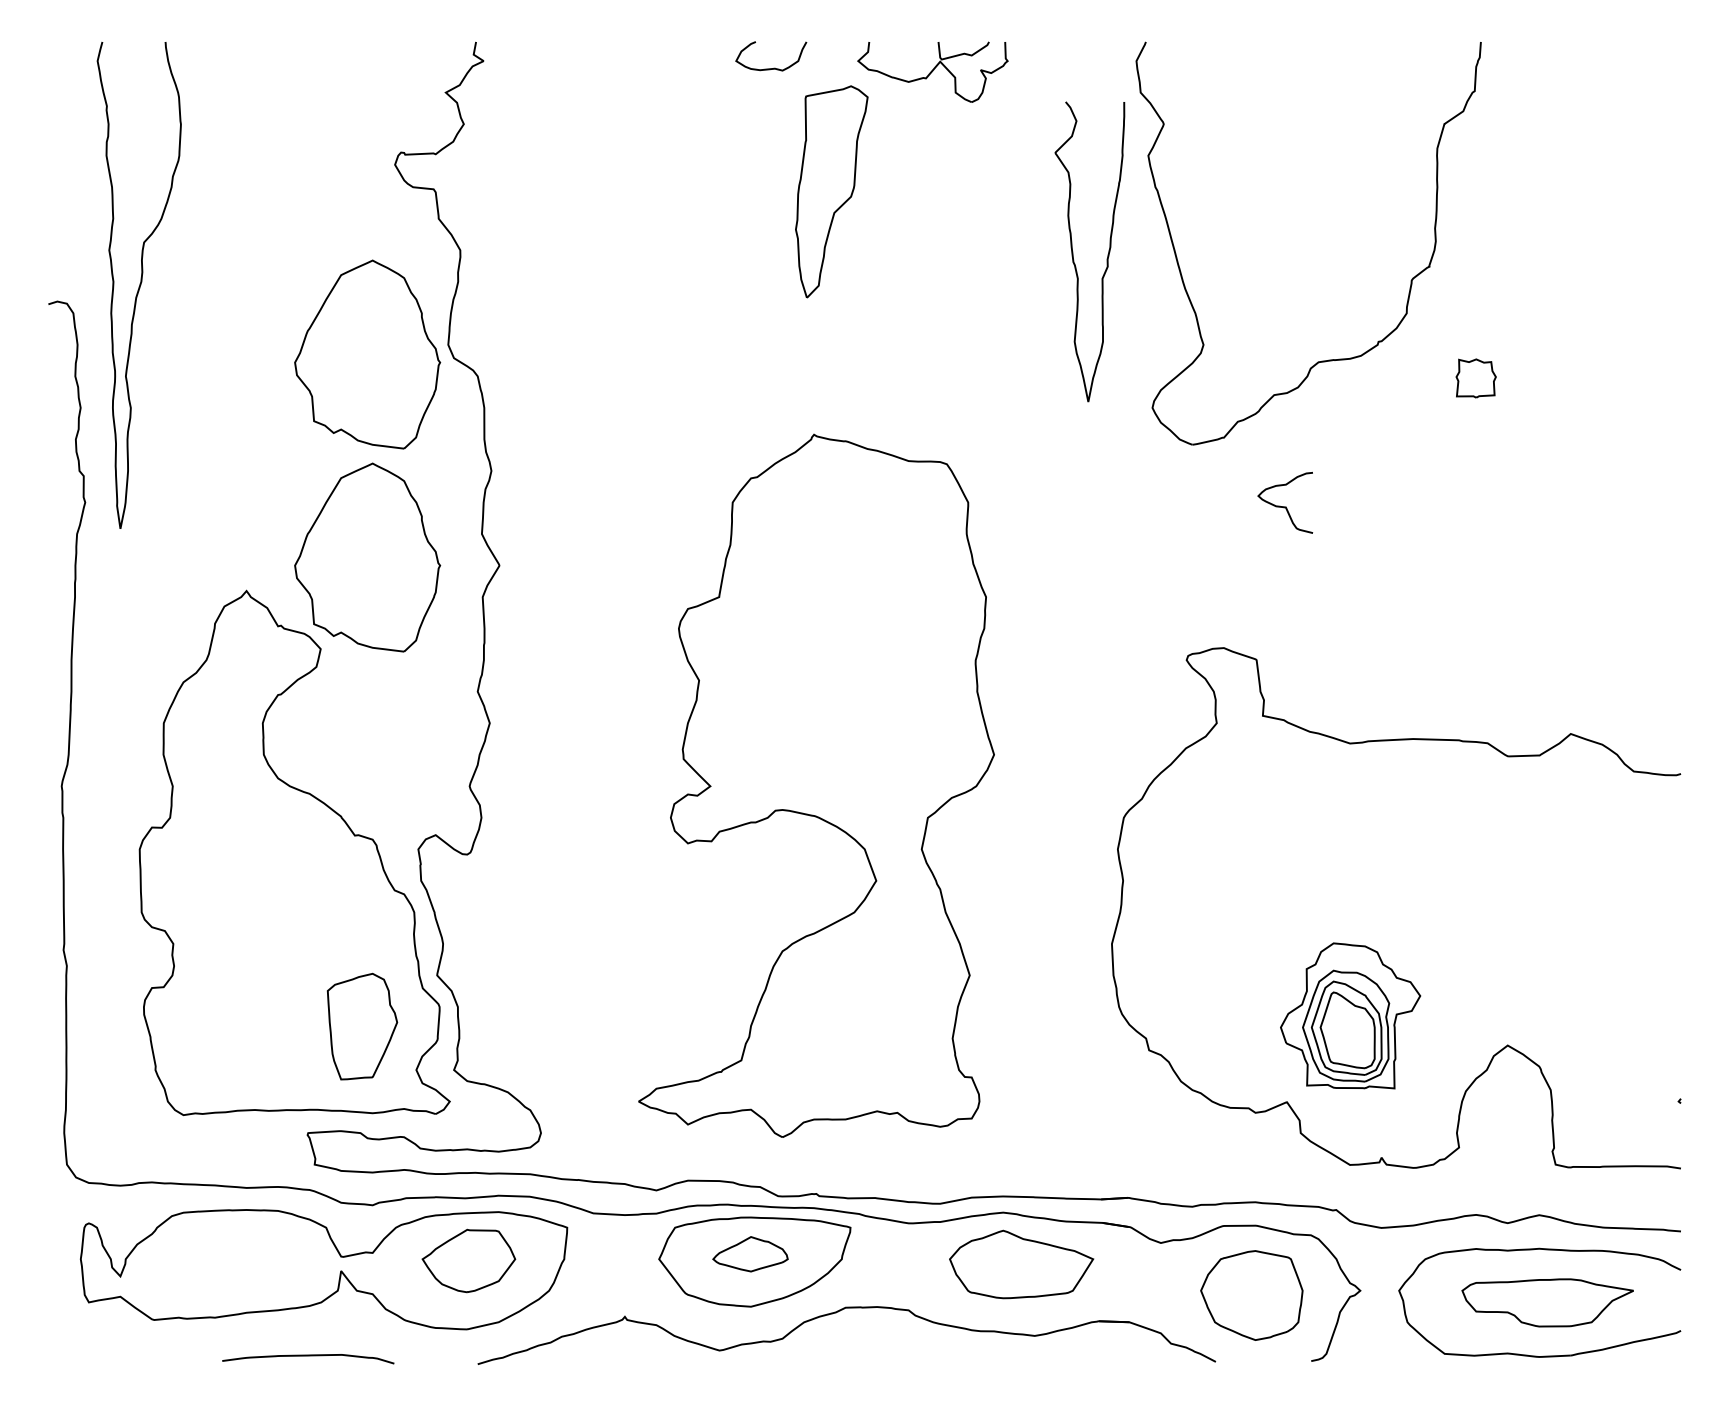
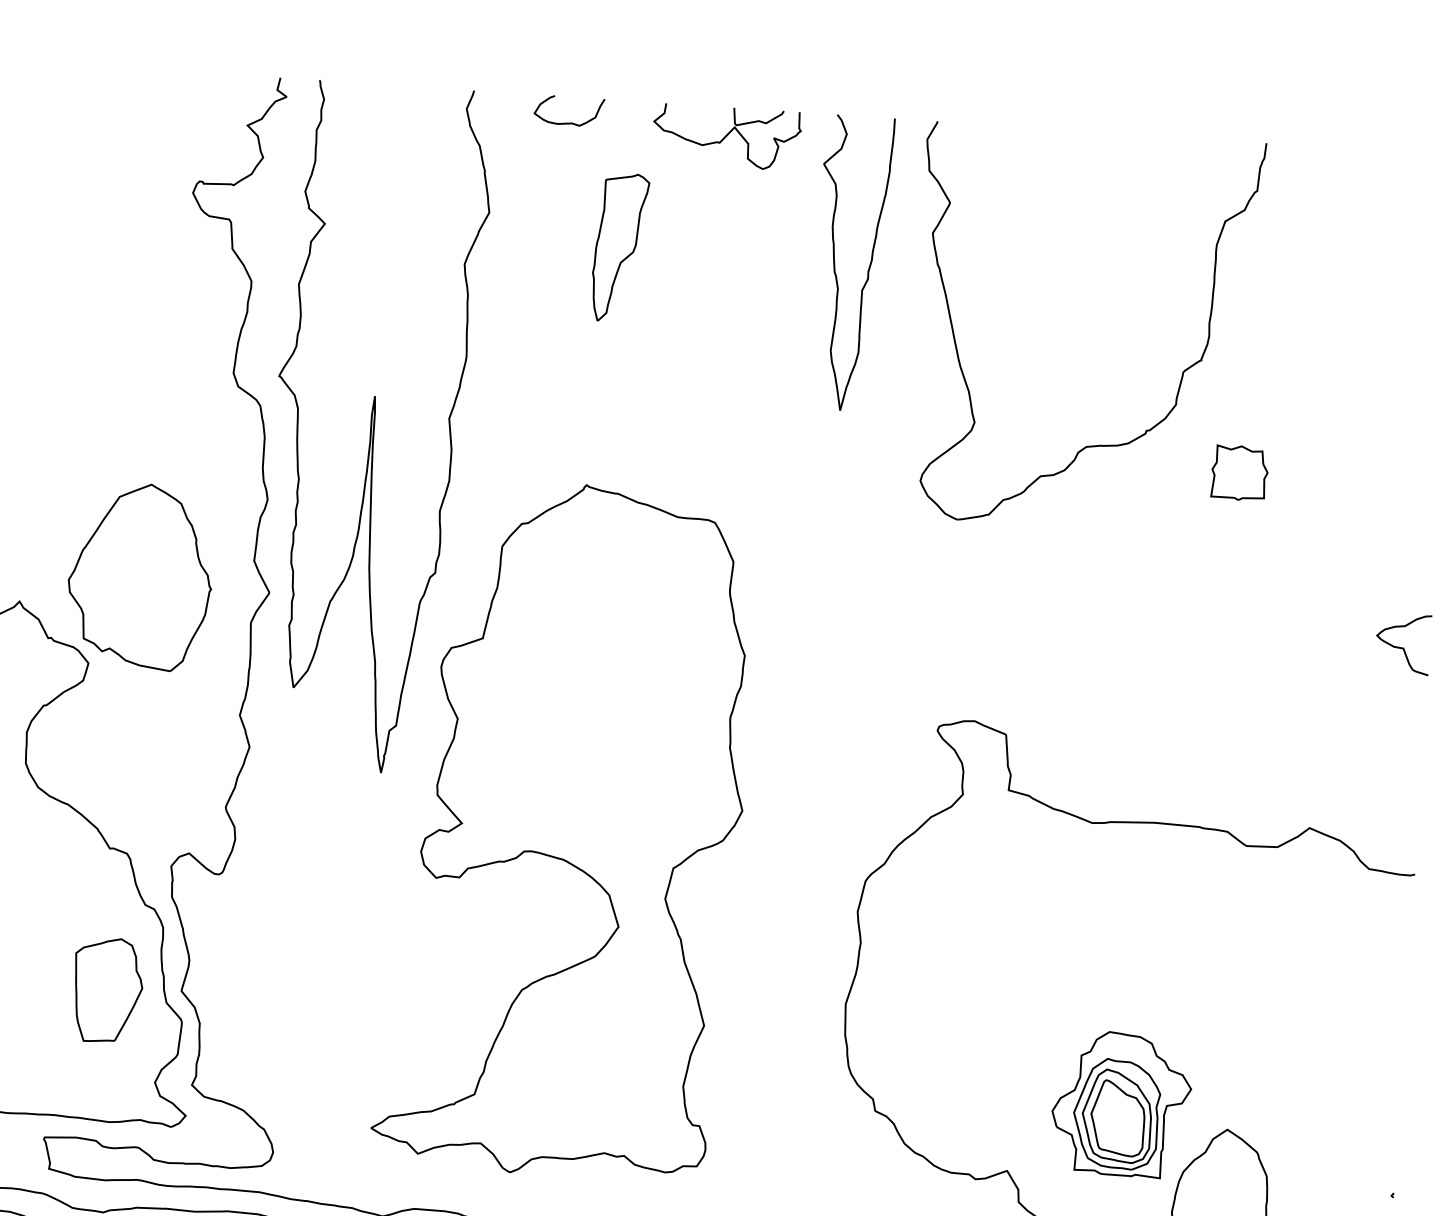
part: (831, 191) -> (619, 247), size x0.71
curve: (1073, 251) -> (835, 261), moved
part: (367, 354) -> (153, 377), removed
part: (1476, 378) -> (1240, 473), size x1.43
curve: (595, 390) -> (375, 427), added
curve: (1285, 506) -> (1403, 647), moved
part: (1350, 1015) -> (1121, 1103), moved
part: (362, 1026) -> (107, 990), moved

